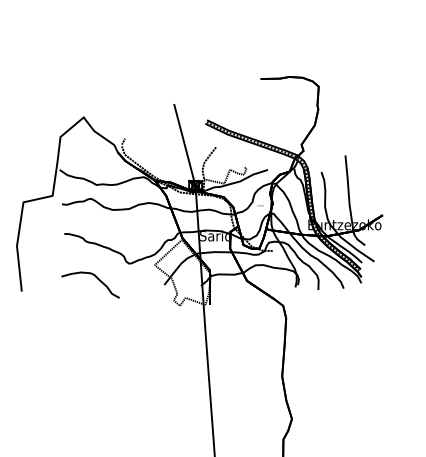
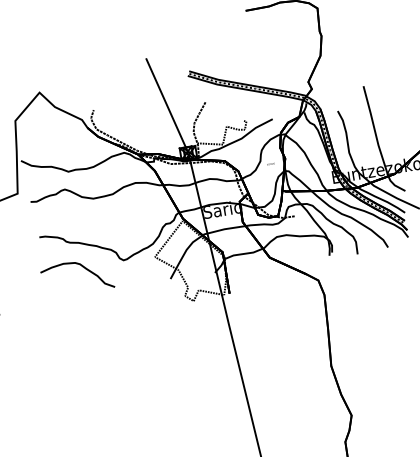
curve: (96, 278) -> (83, 268), moved

